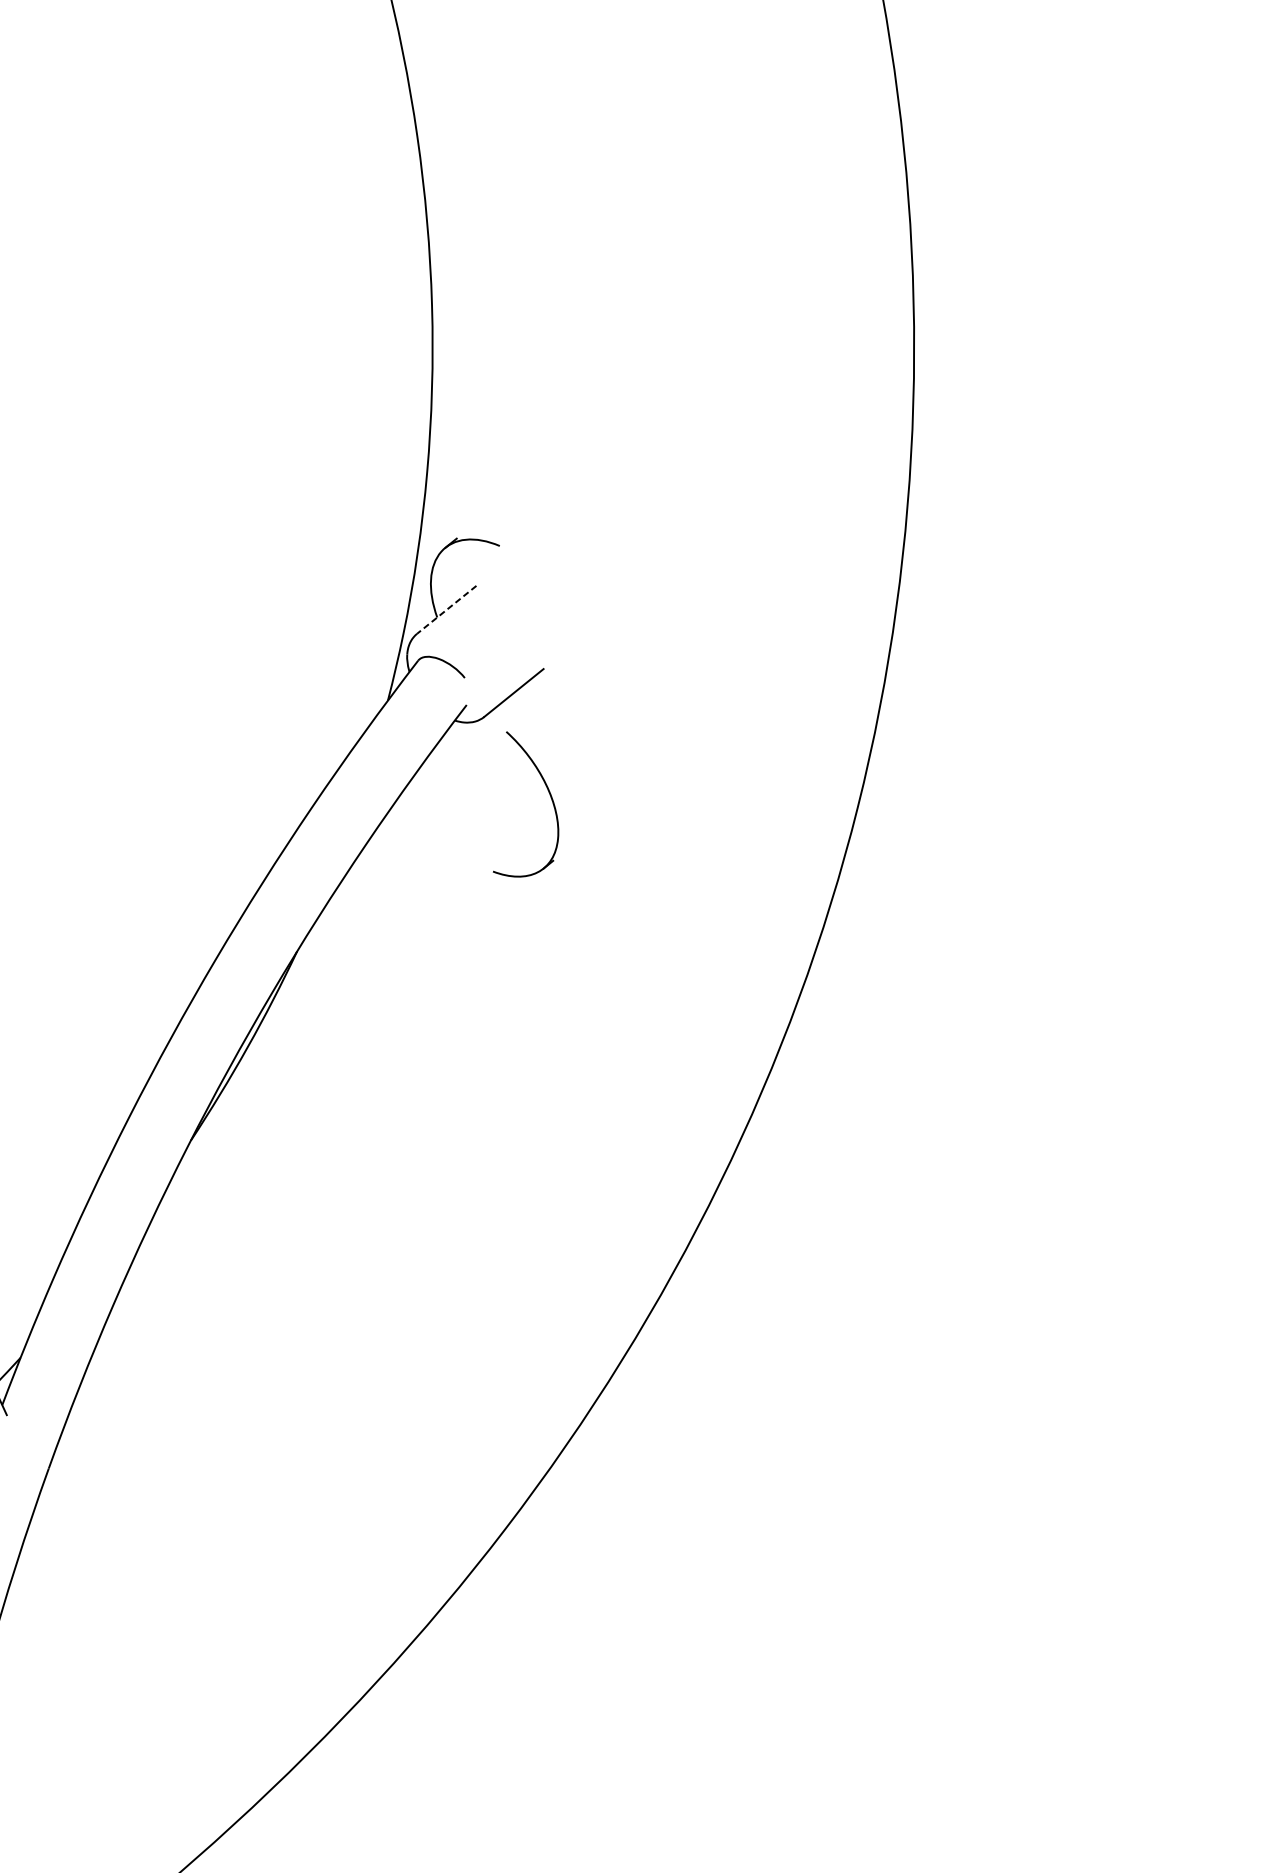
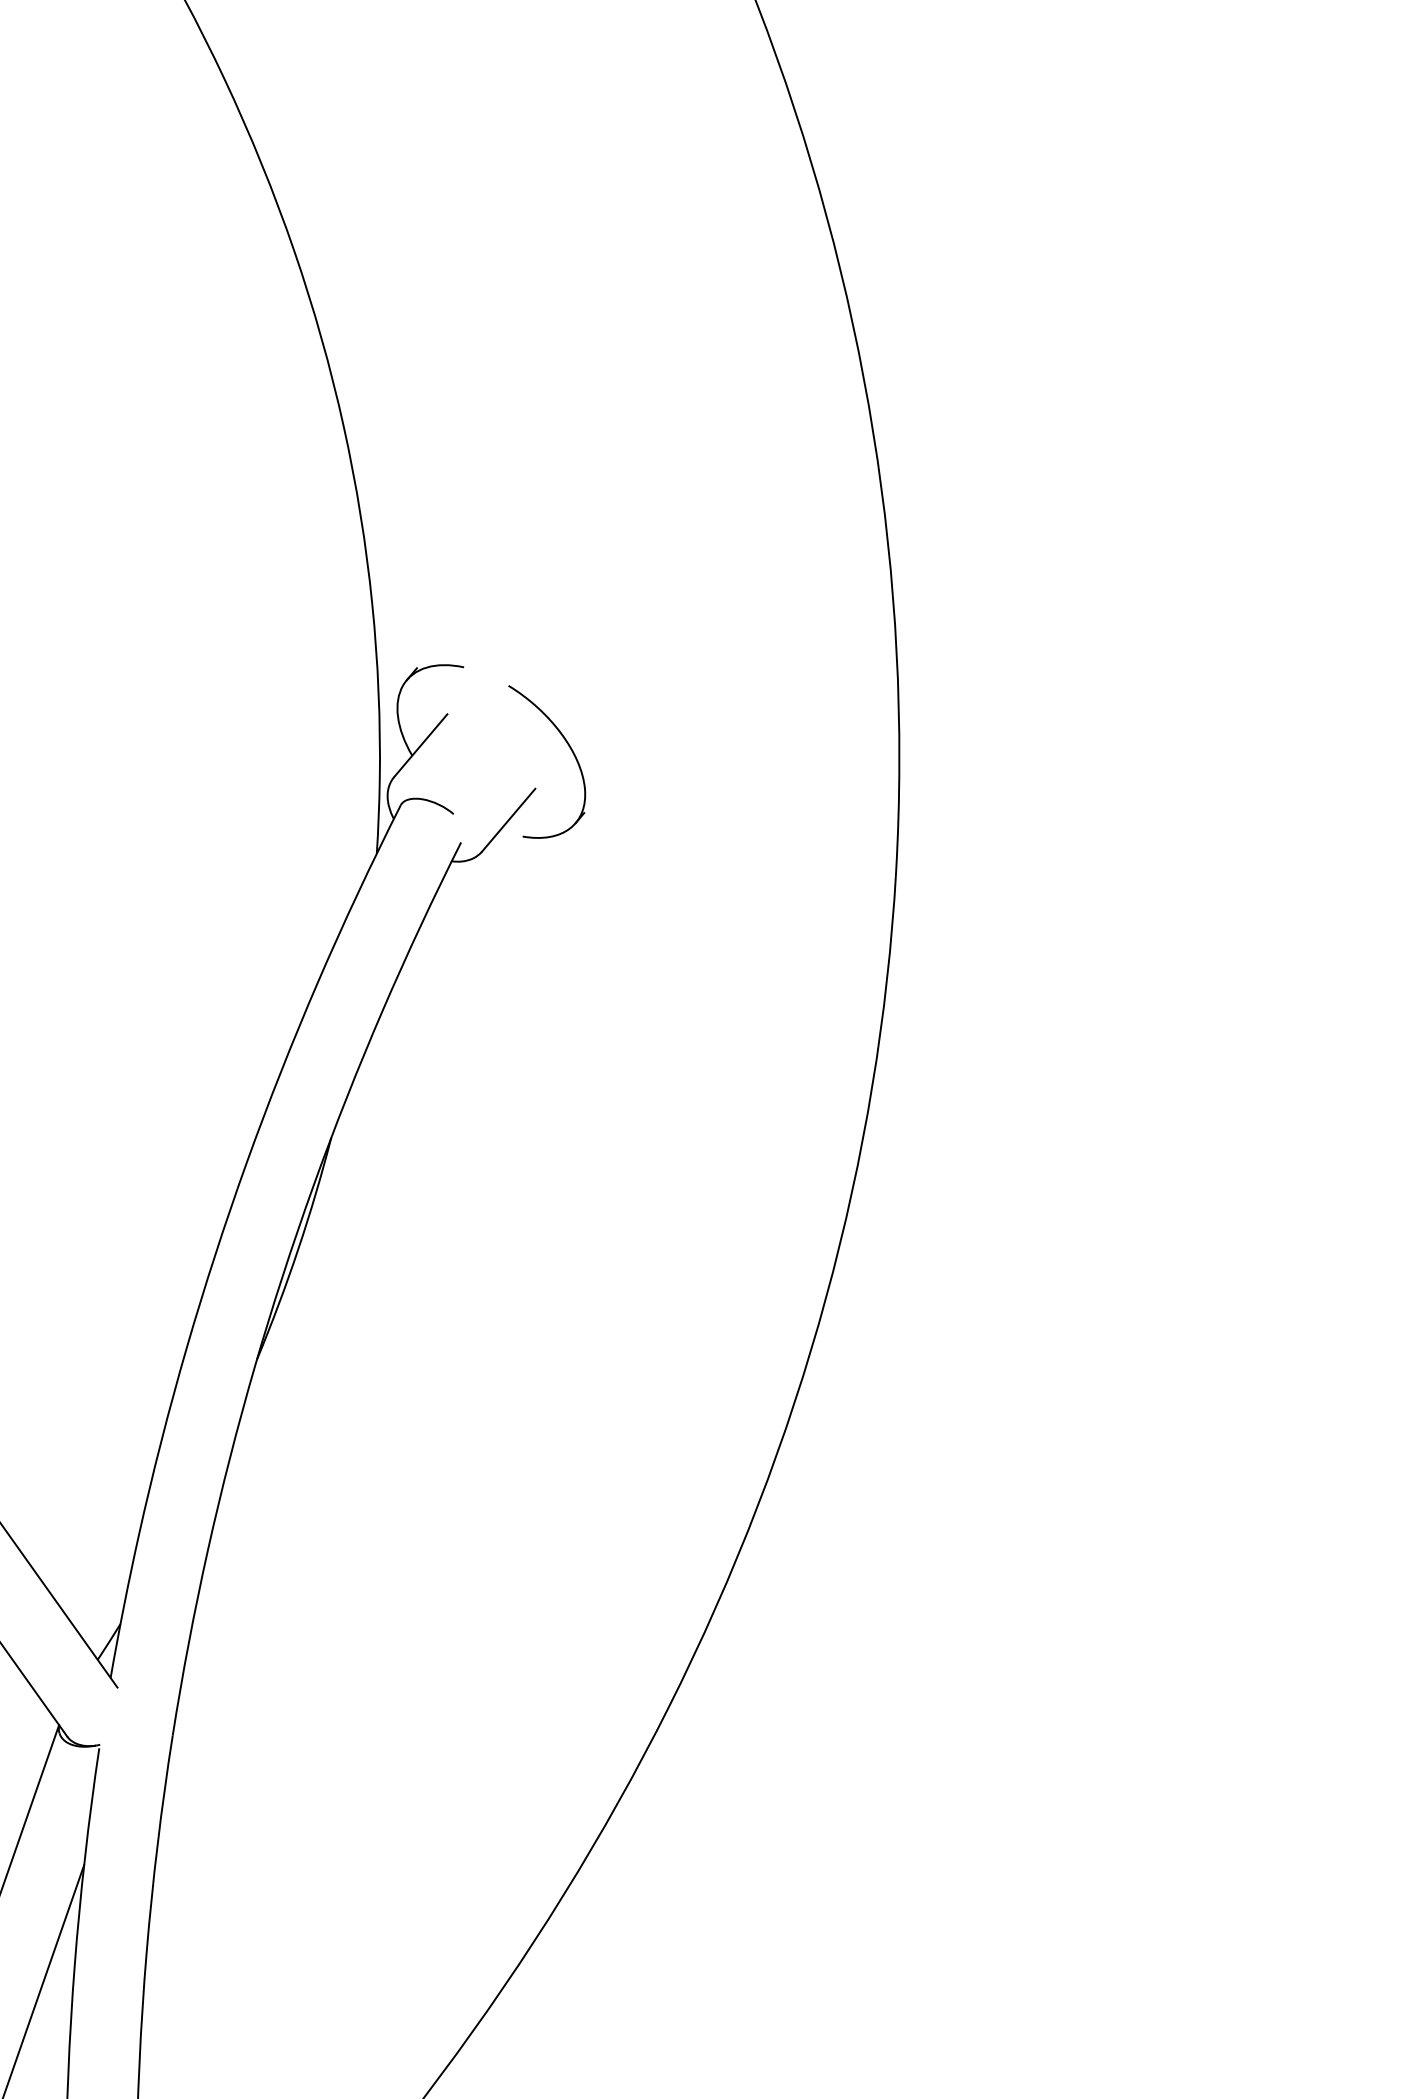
line: (446, 610) -> (420, 746), dashed -> solid
part: (550, 799) -> (569, 748), moved

